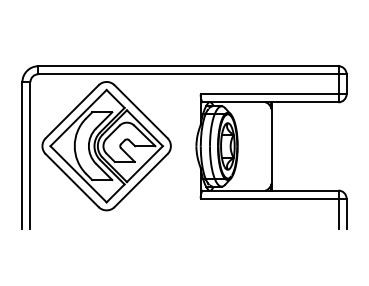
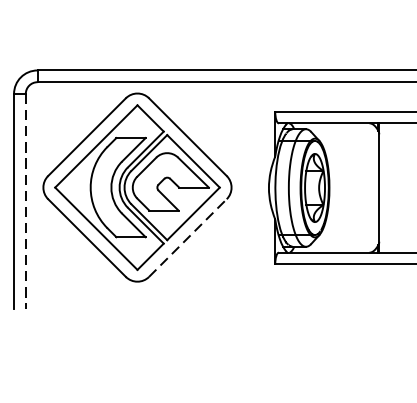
line: (30, 156) -> (25, 202), solid -> dashed
line: (141, 180) -> (188, 237), solid -> dashed

